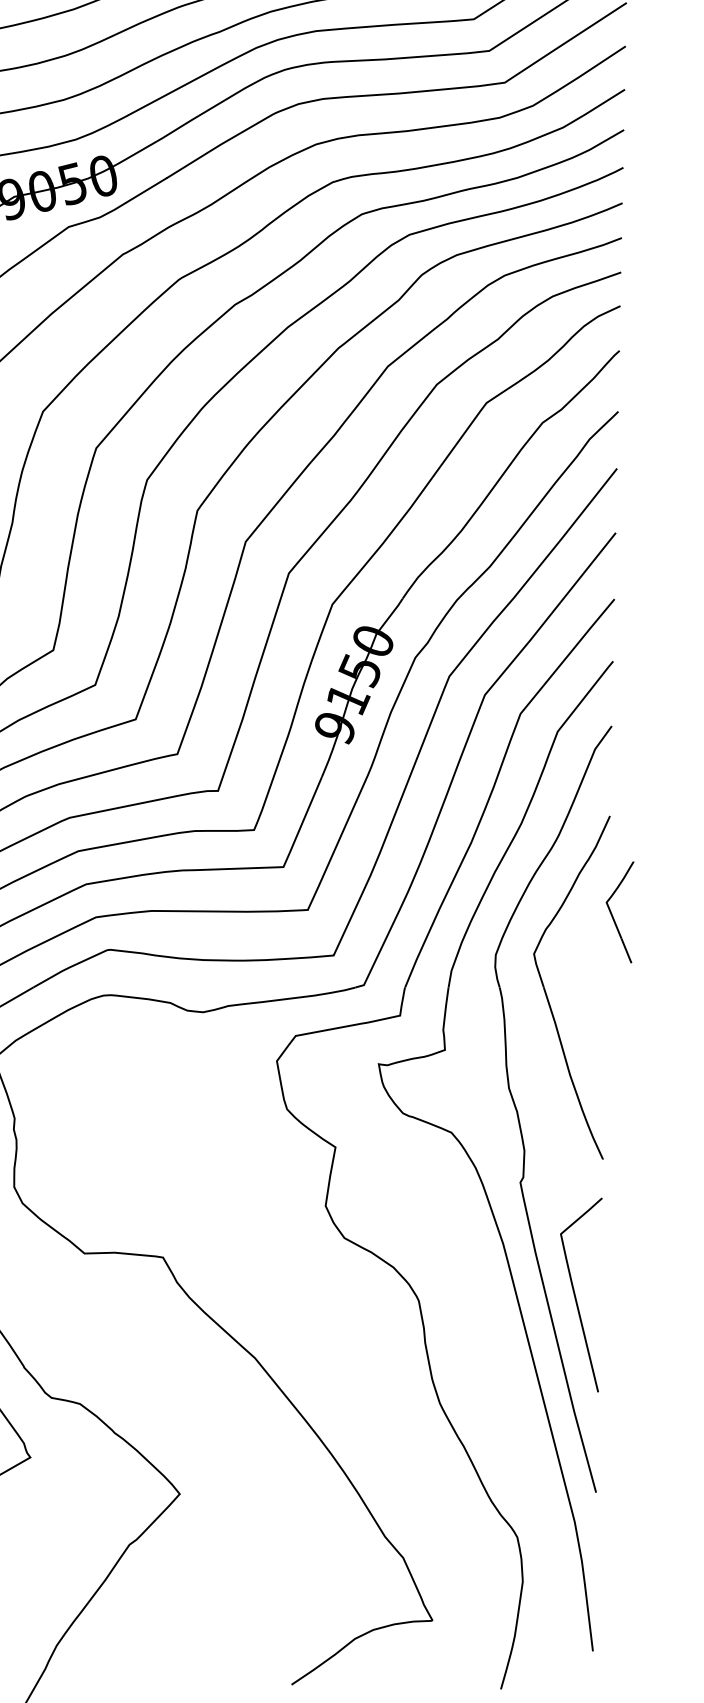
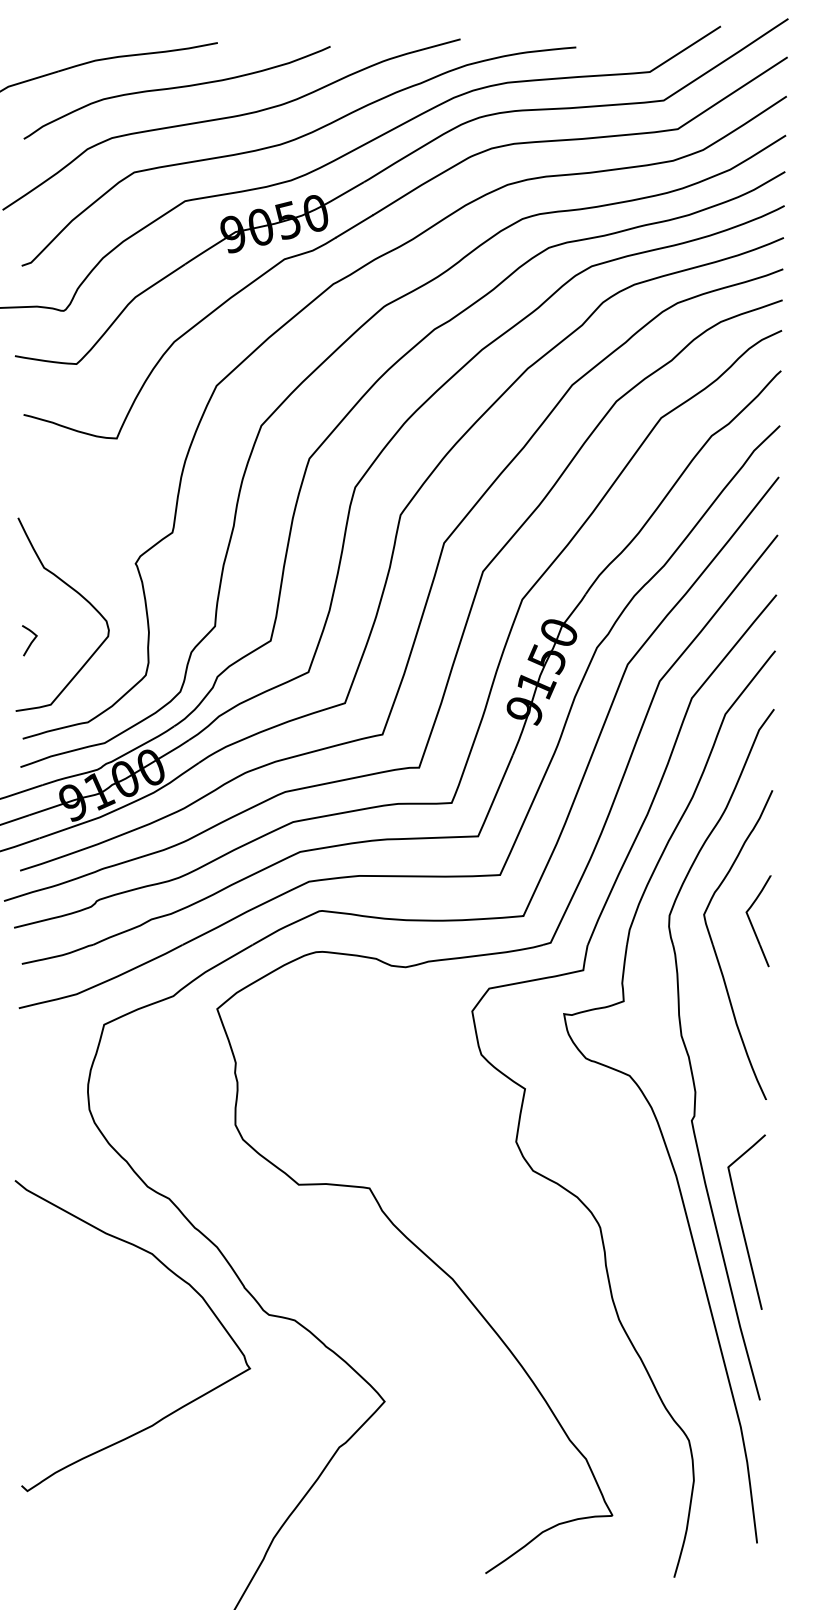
part: (613, 914) -> (752, 923), moved

